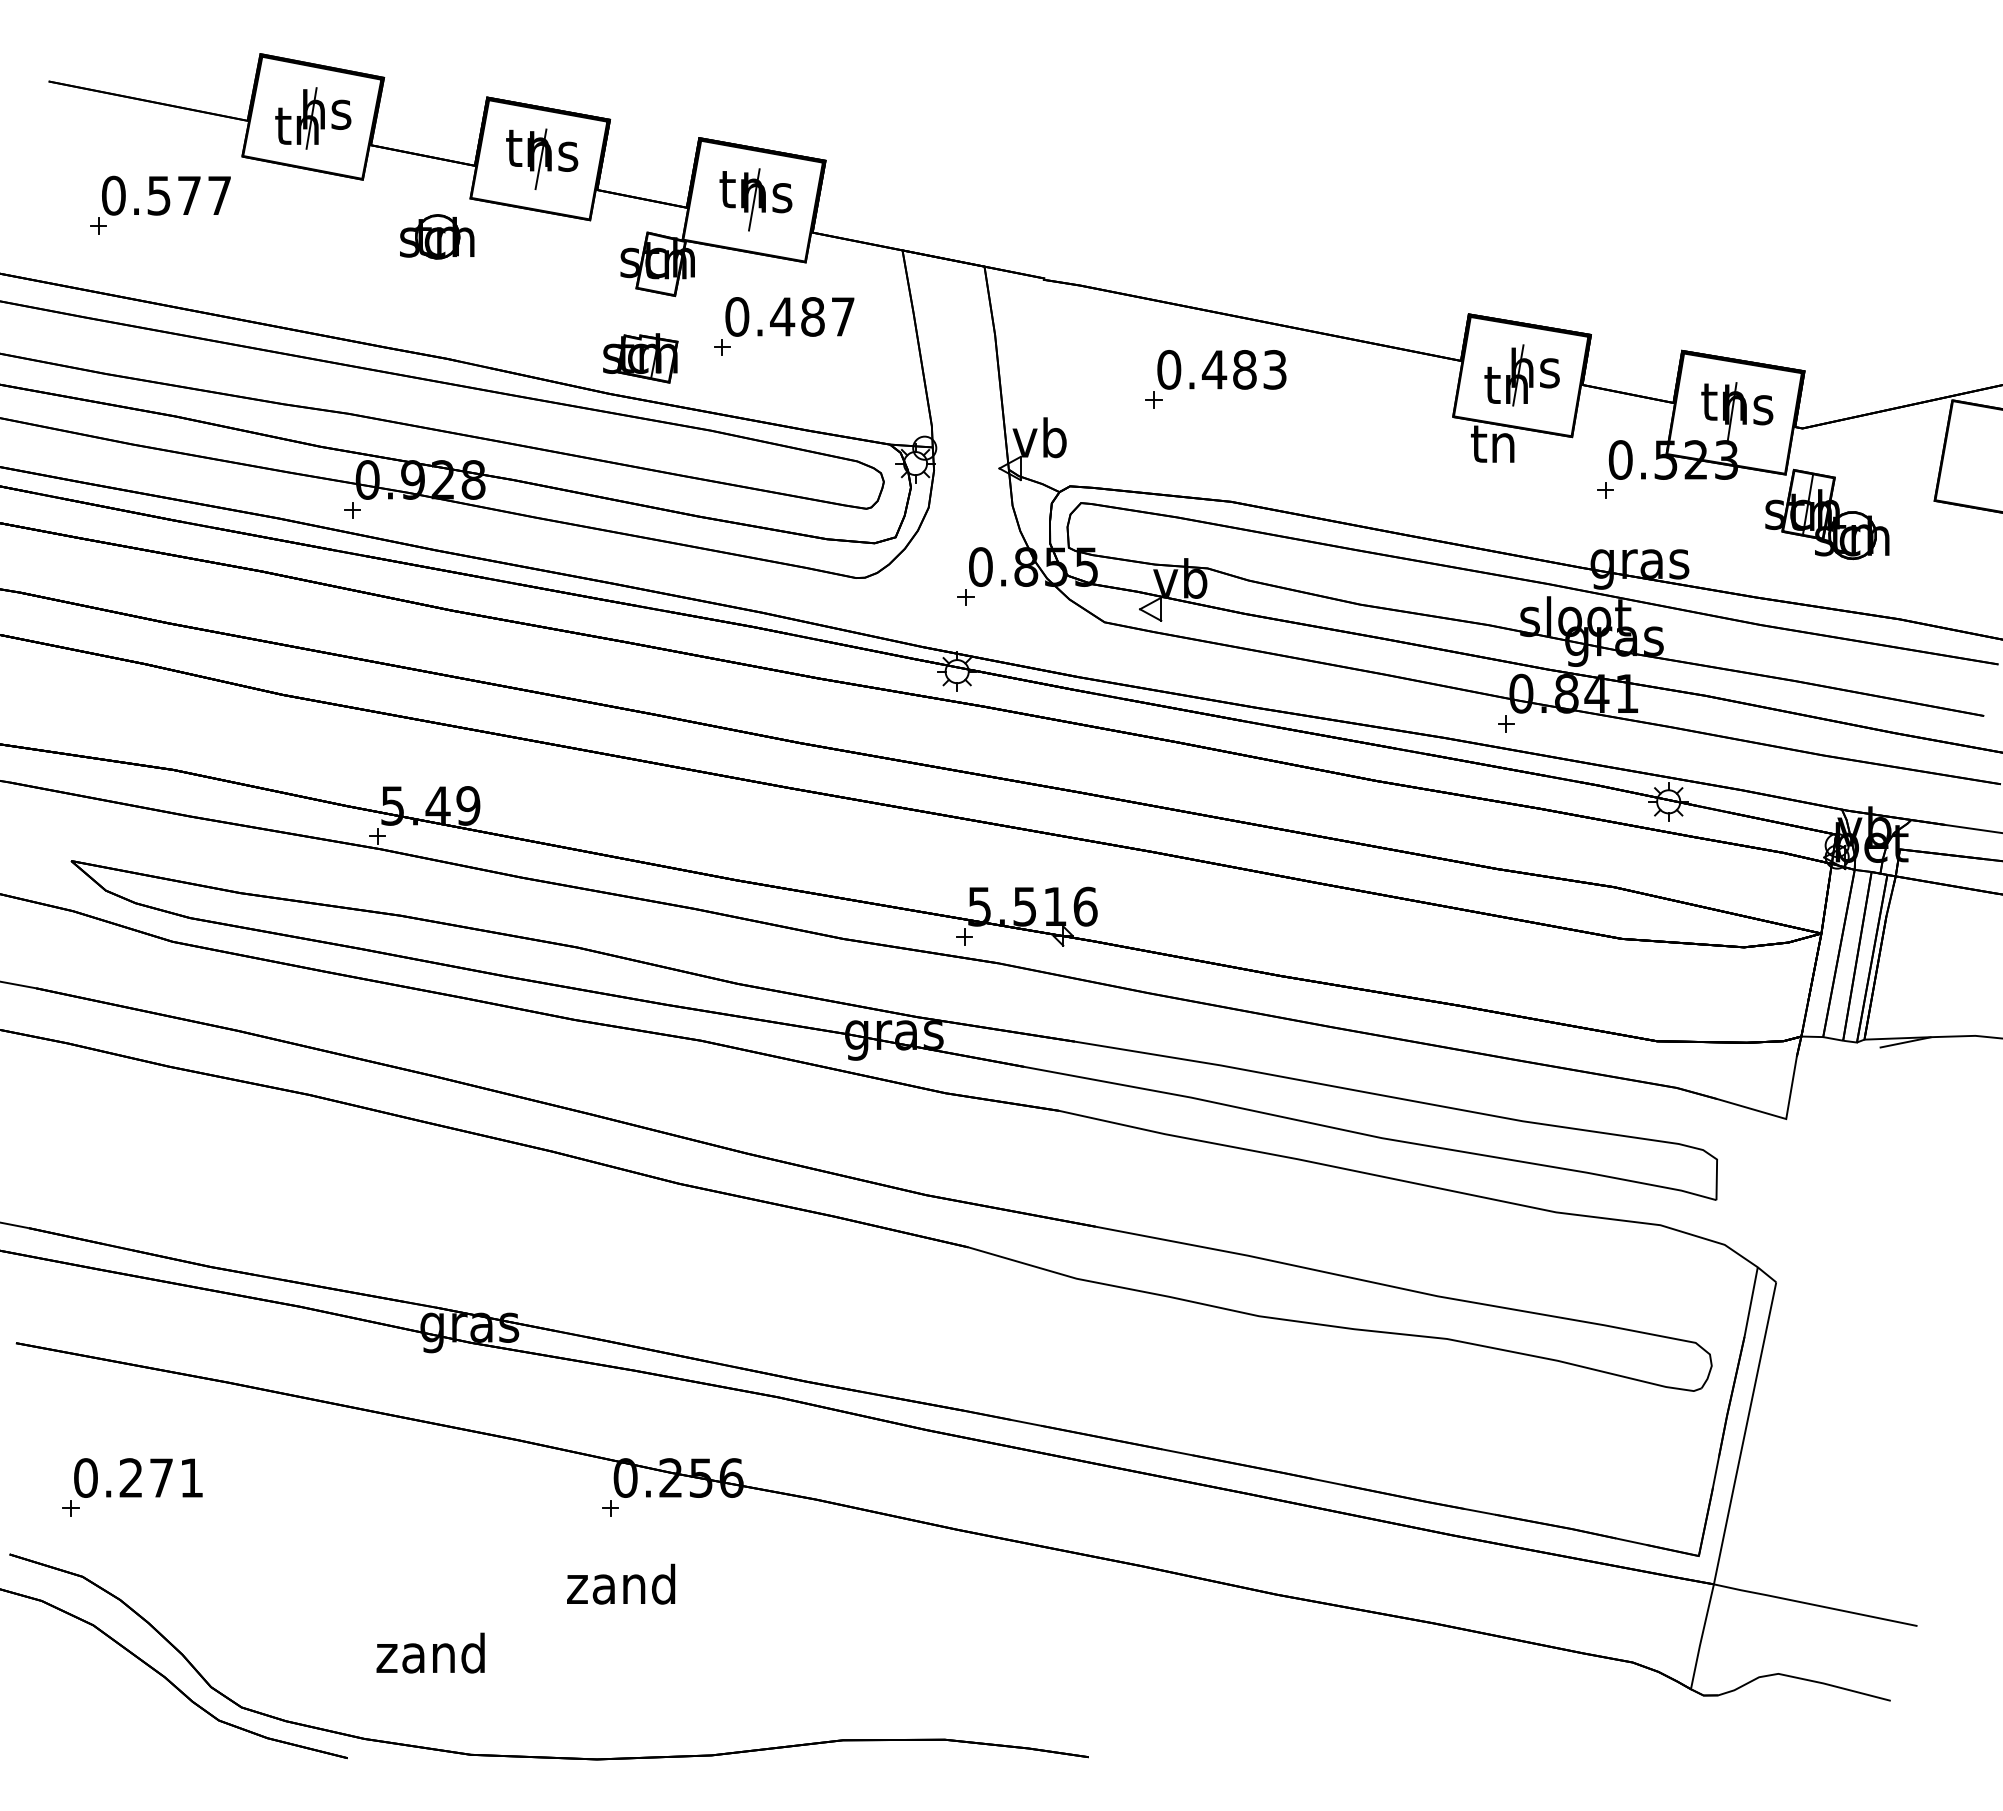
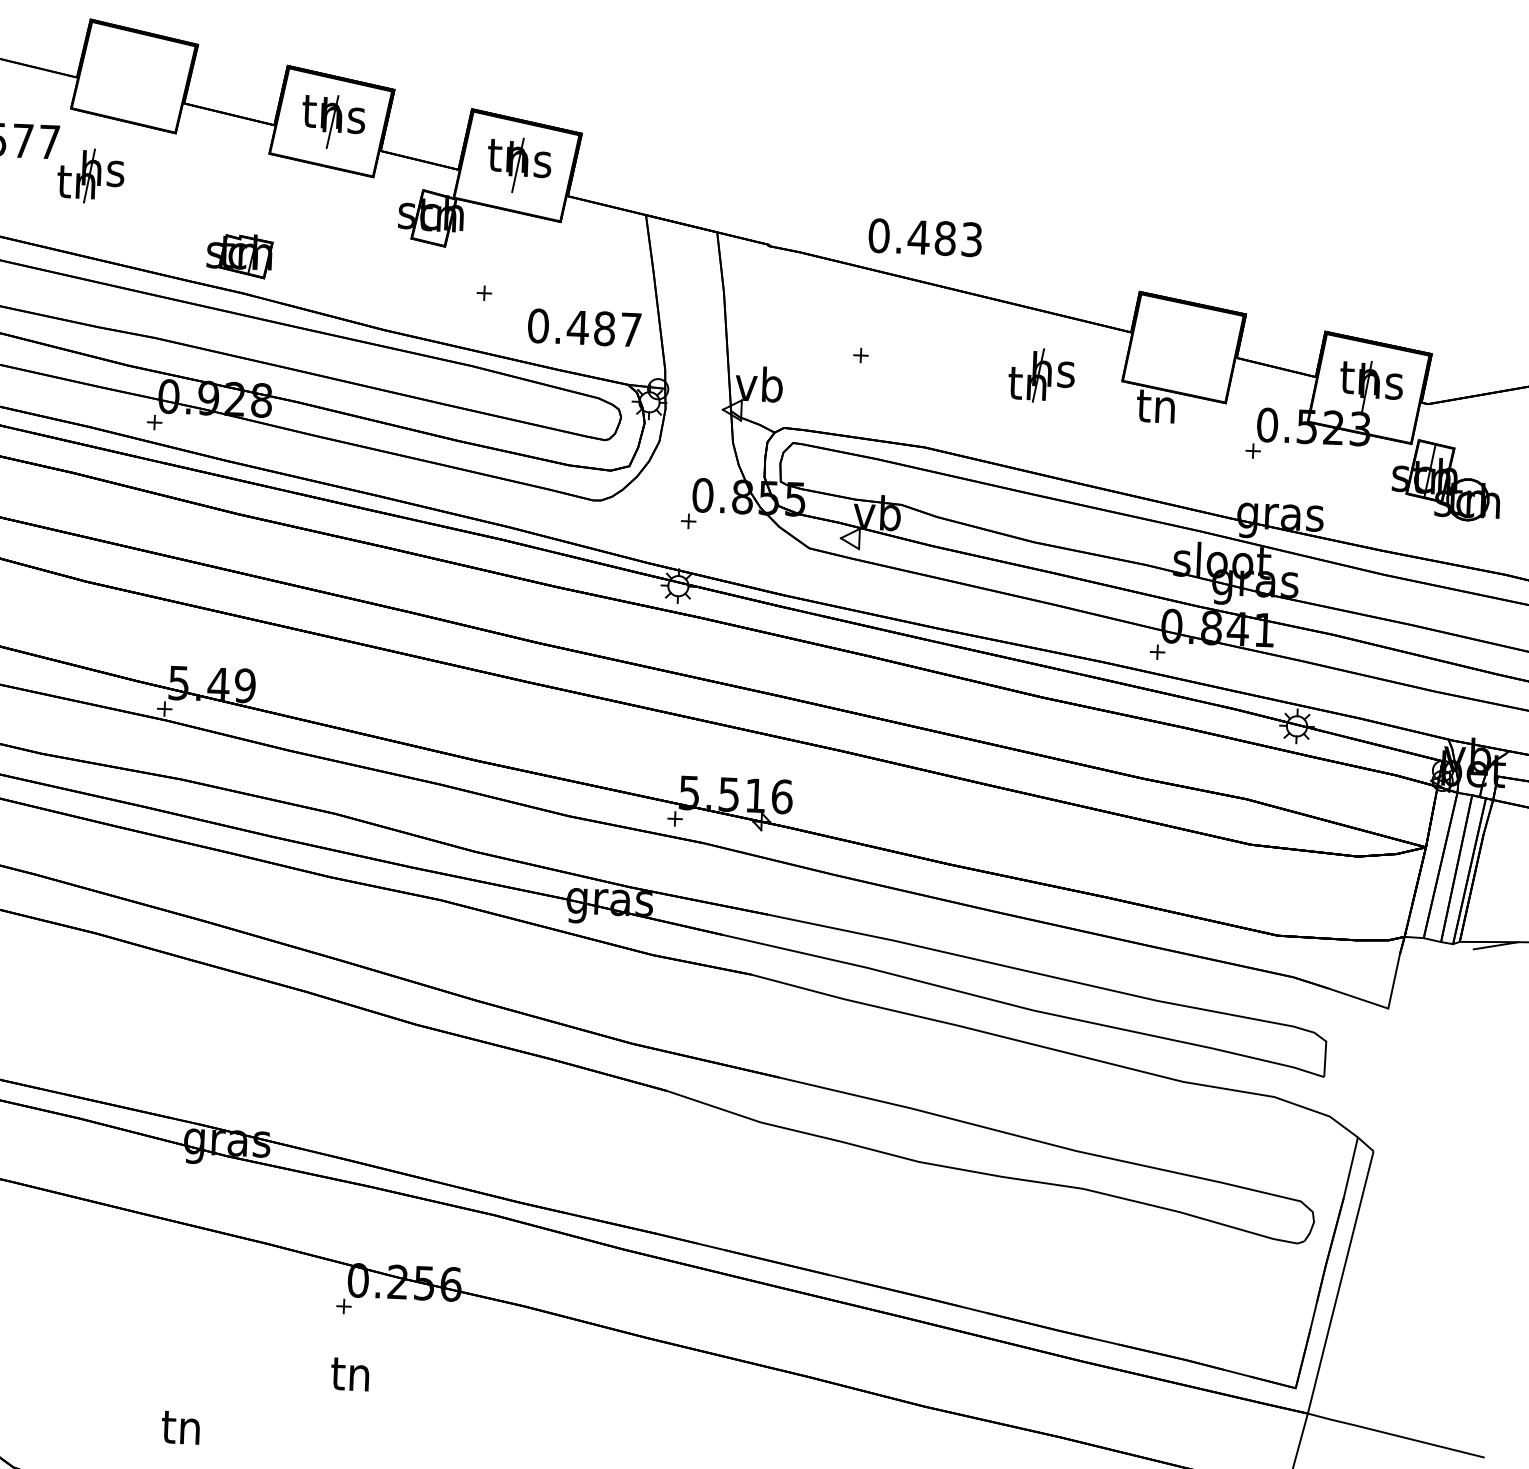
part: (313, 118) -> (91, 176), moved
part: (437, 236) -> (239, 185), removed
text: (789, 316) -> (584, 327), moved
part: (640, 358) -> (239, 256), moved
text: (1221, 369) -> (924, 237), moved
part: (1521, 375) -> (1041, 375), moved
text: (621, 1583) -> (350, 1372), zand -> tn
text: (430, 1652) -> (180, 1426), zand -> tn

